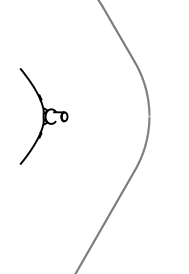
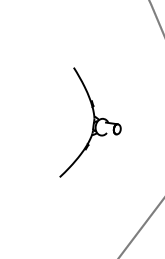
part: (43, 116) -> (93, 125), moved

